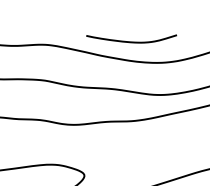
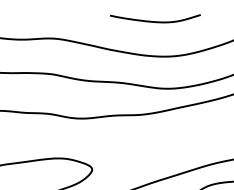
curve: (131, 41) -> (155, 21), moved

